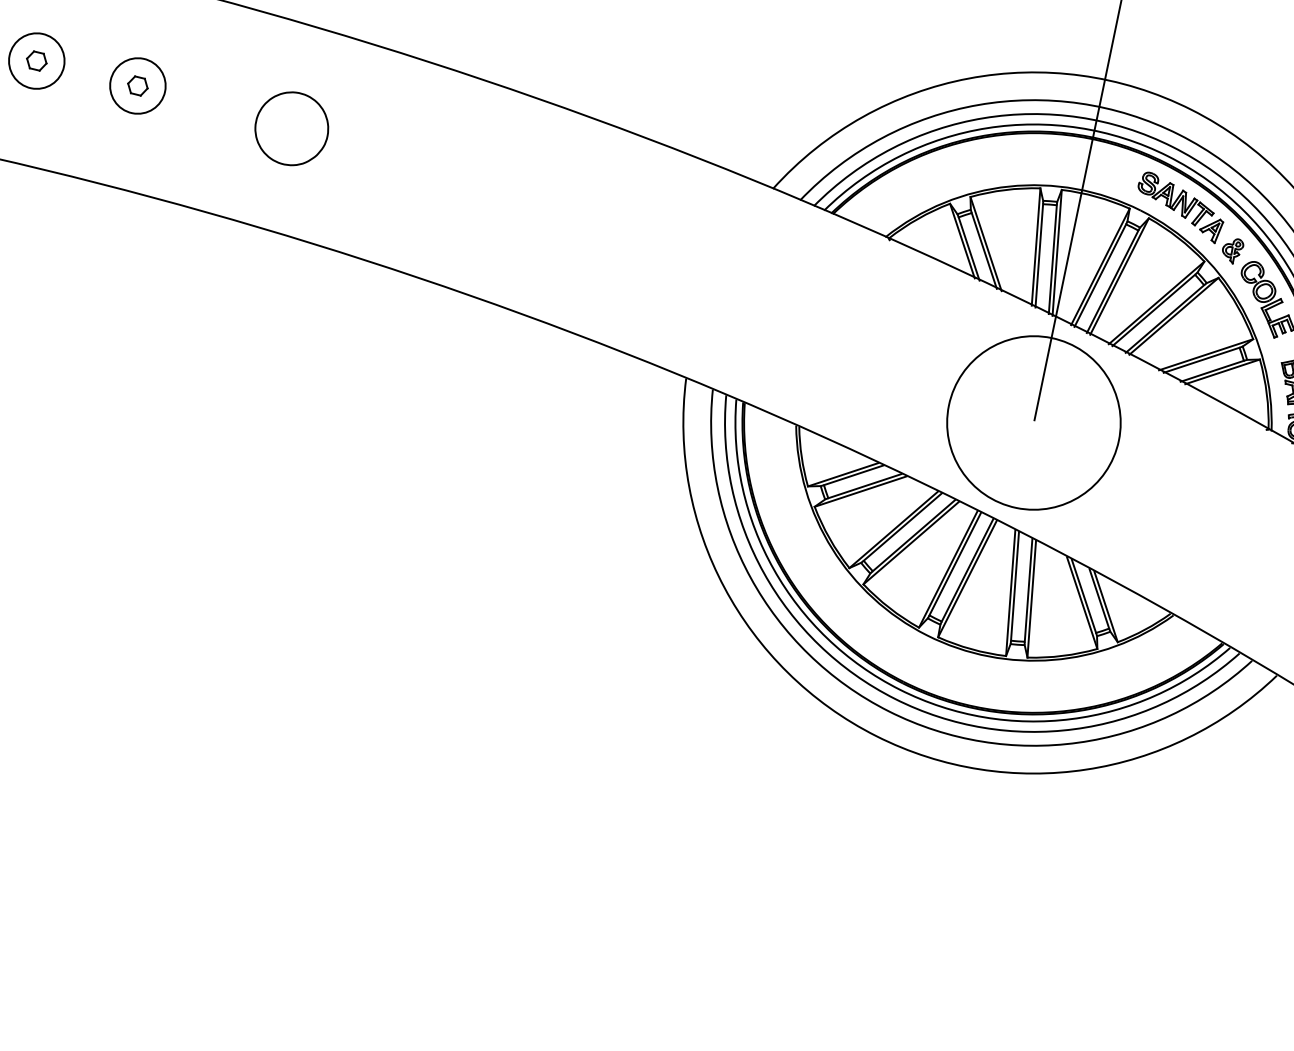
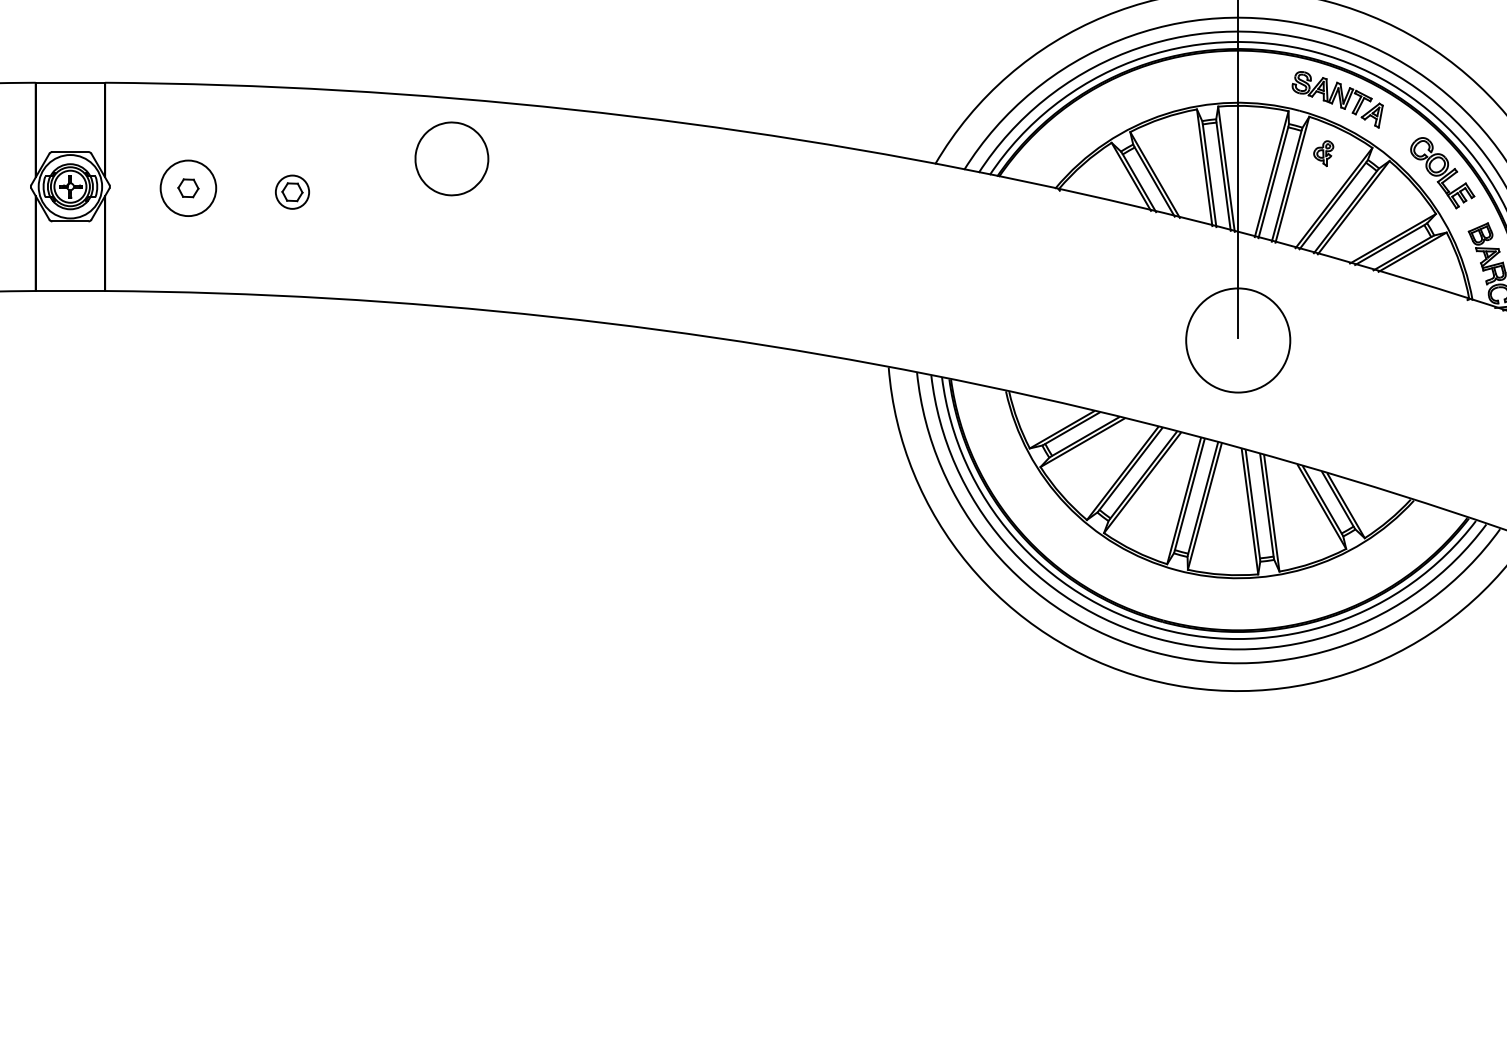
circle: (137, 86) -> (292, 192), size x0.6
part: (291, 128) -> (451, 158), moved
part: (1232, 250) -> (1323, 153), moved
circle: (1034, 423) -> (1238, 340), size x0.6

